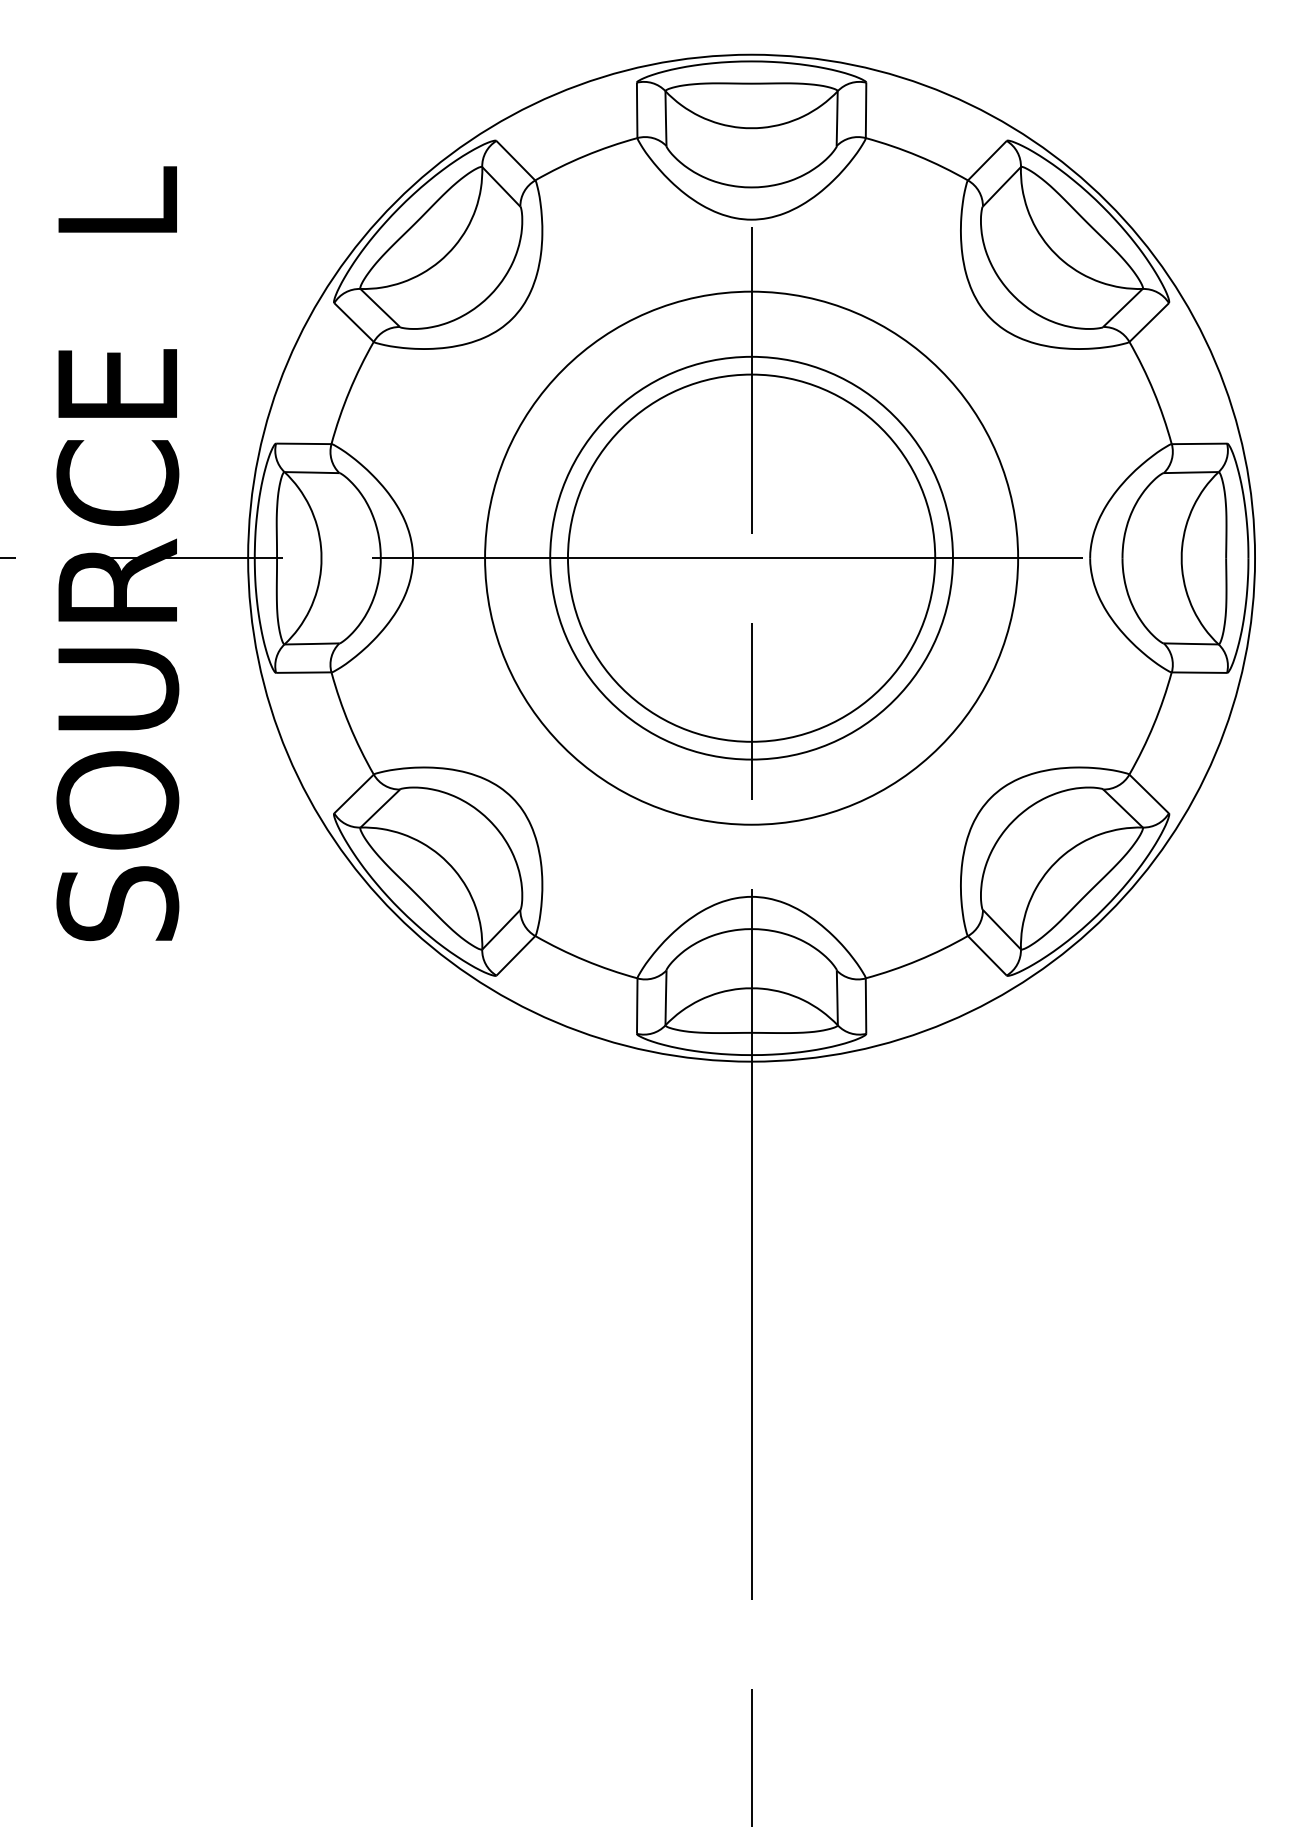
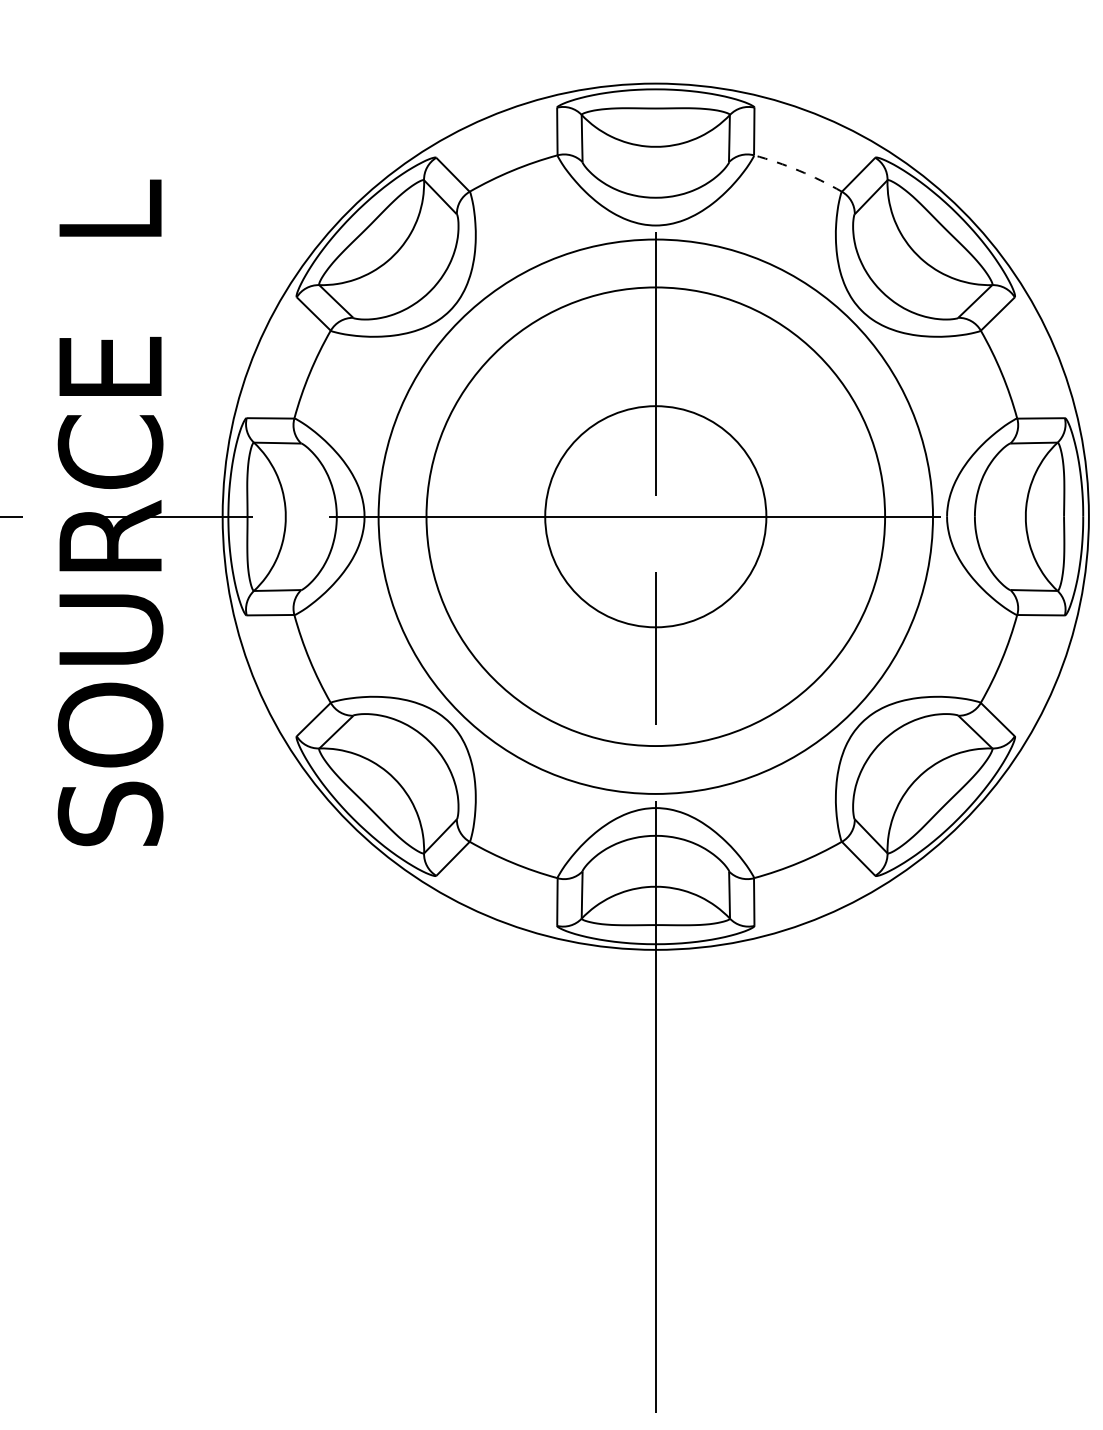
arc: (918, 156) -> (799, 171), solid -> dashed
circle: (751, 557) -> (655, 516), size x0.7
circle: (751, 557) -> (655, 516), size x1.6

